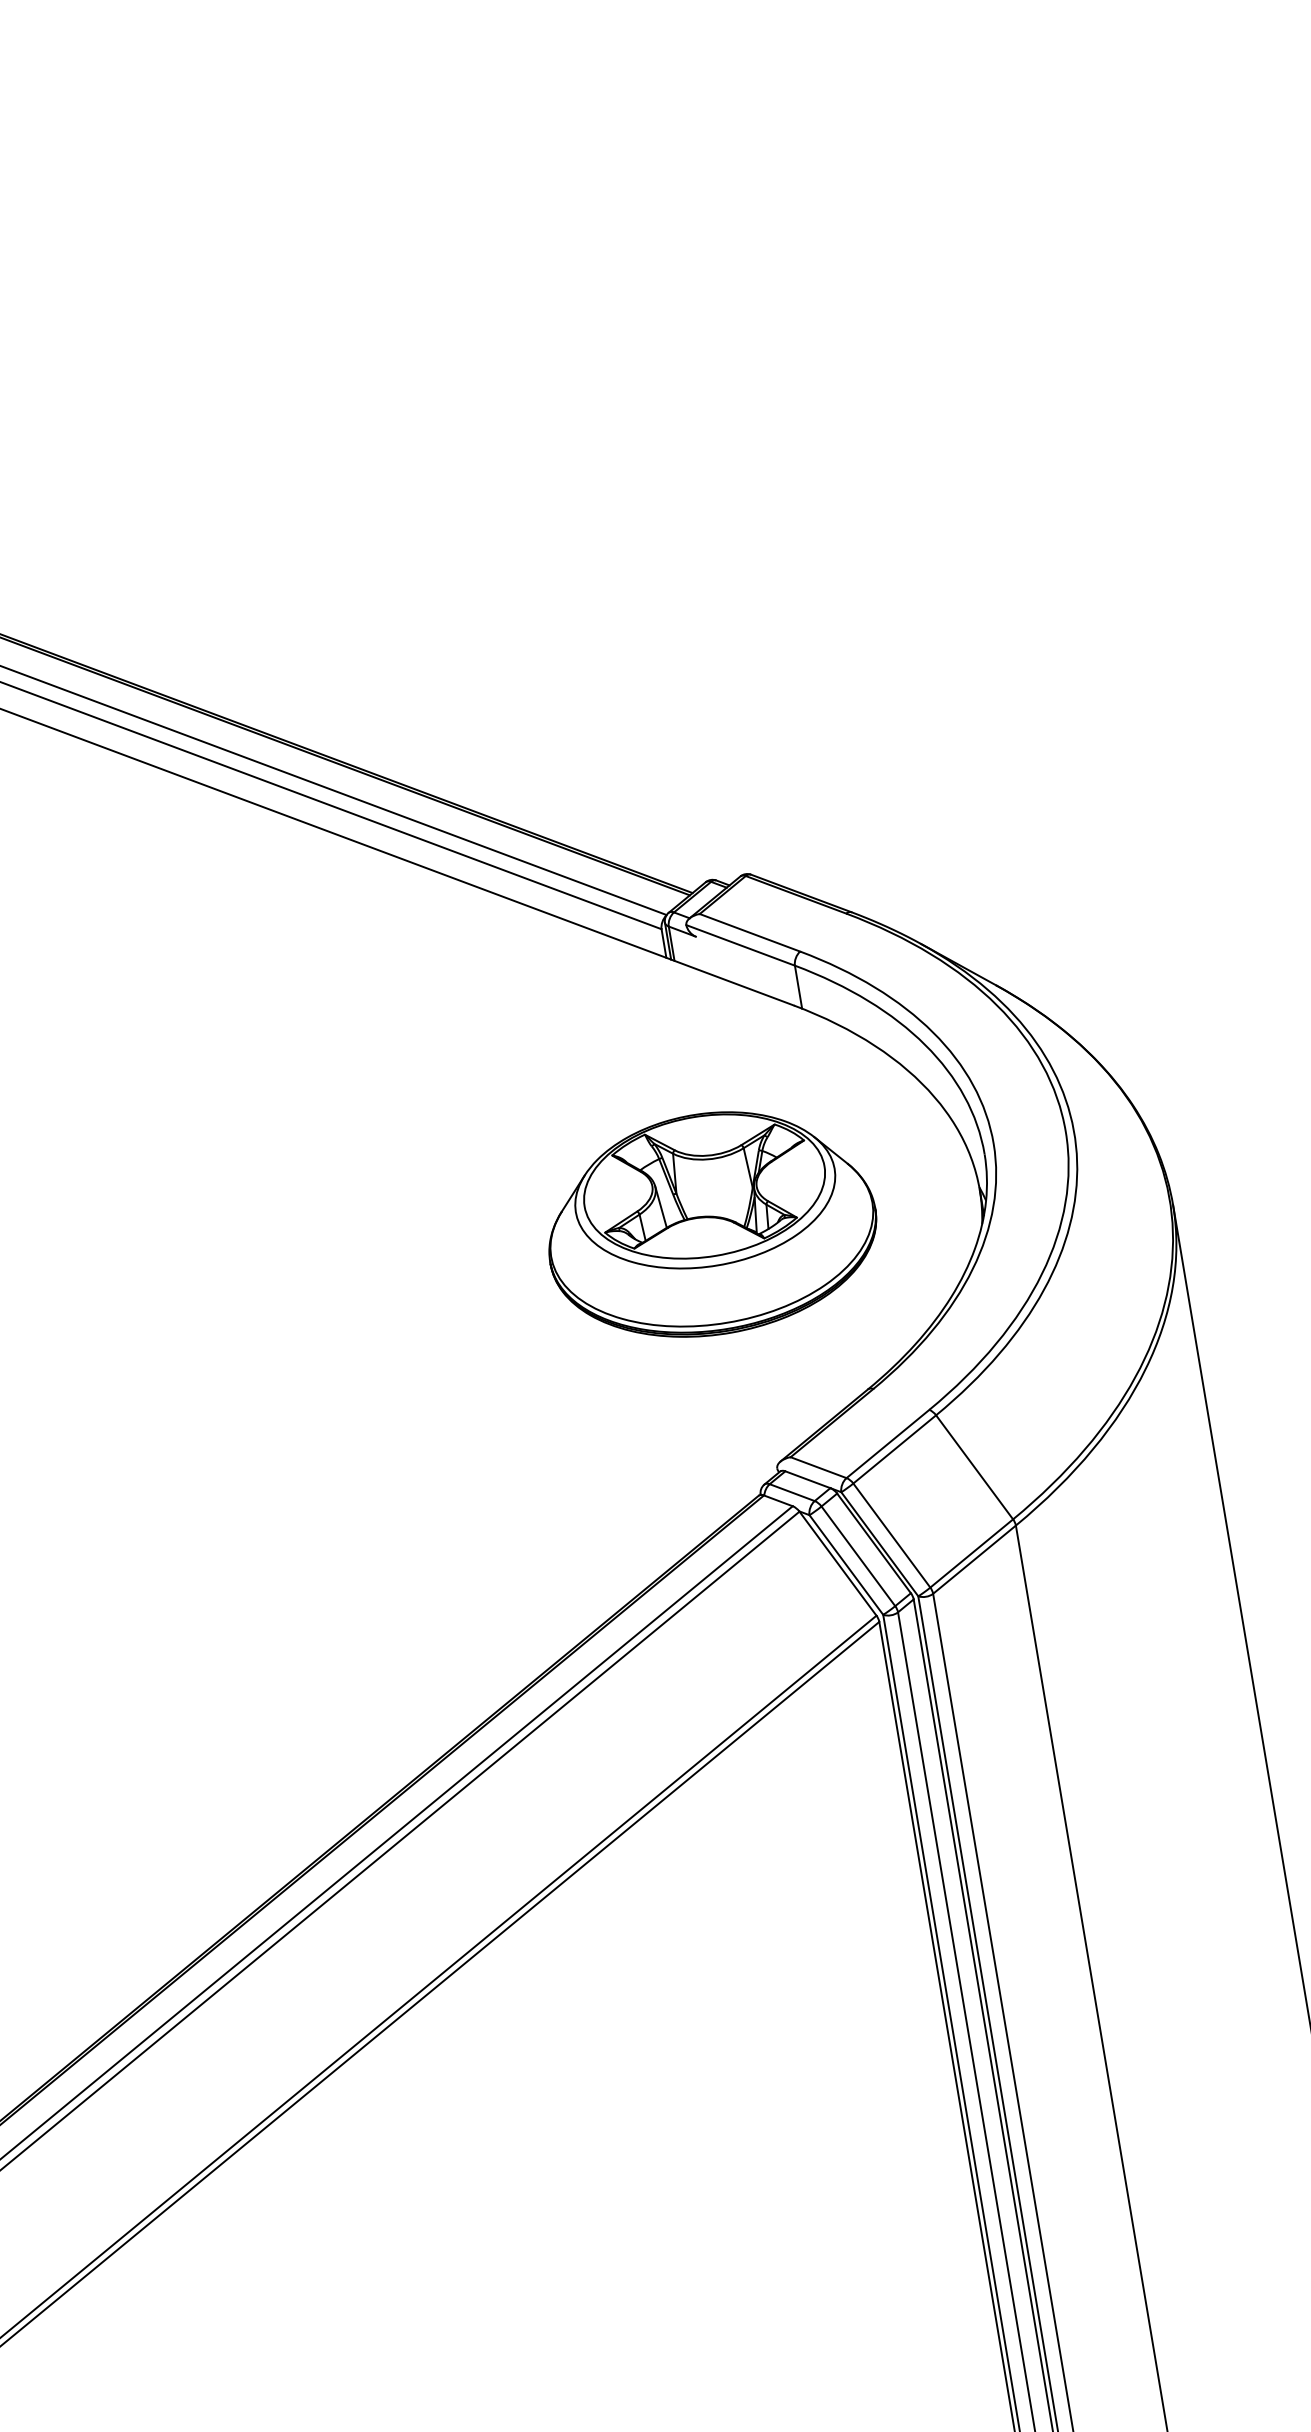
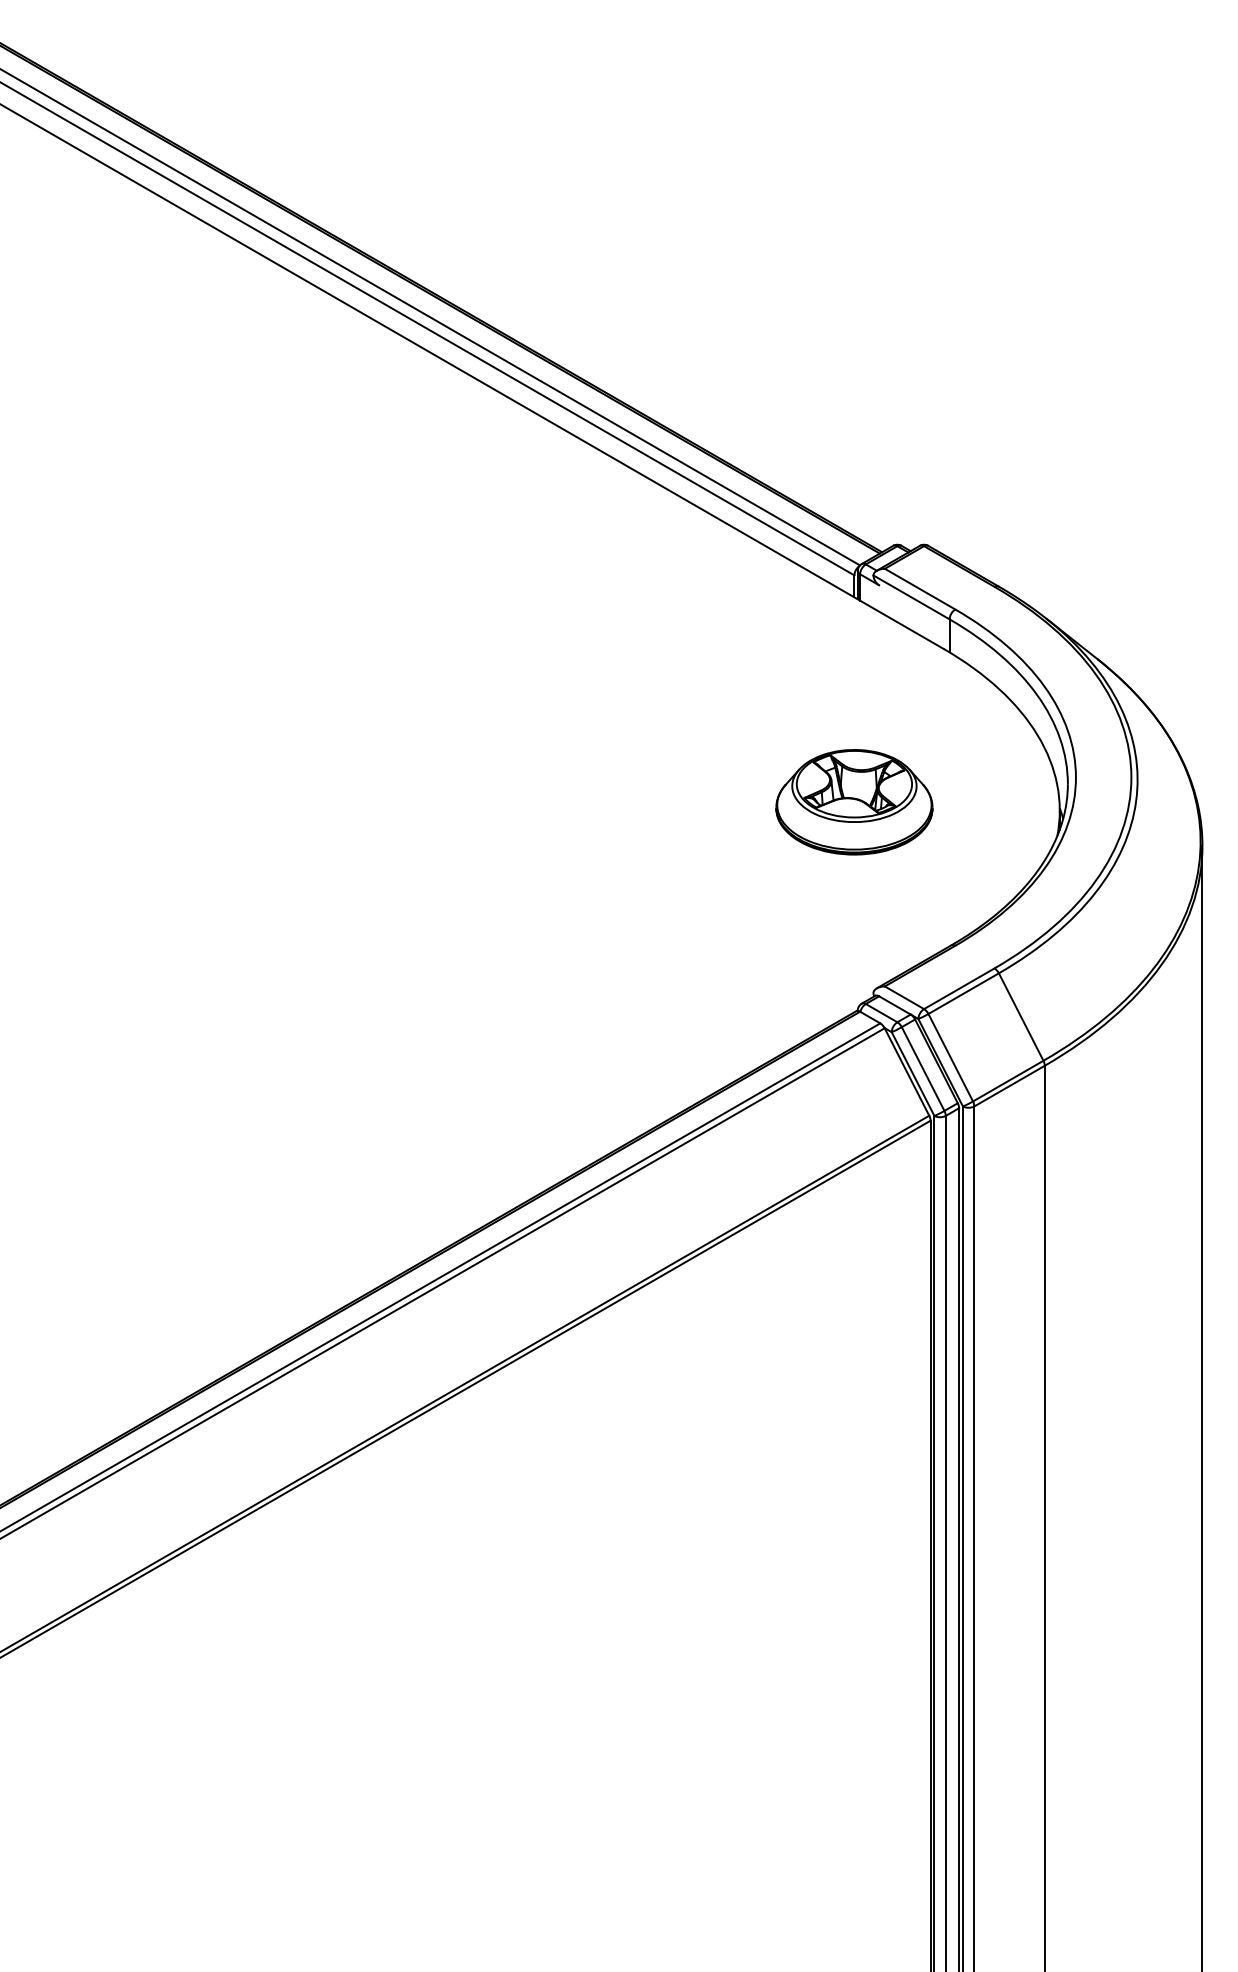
part: (711, 1224) -> (854, 802), size x0.62

